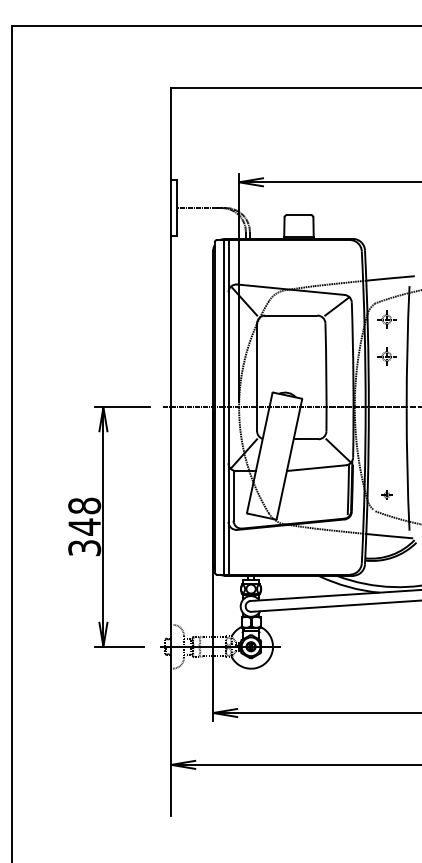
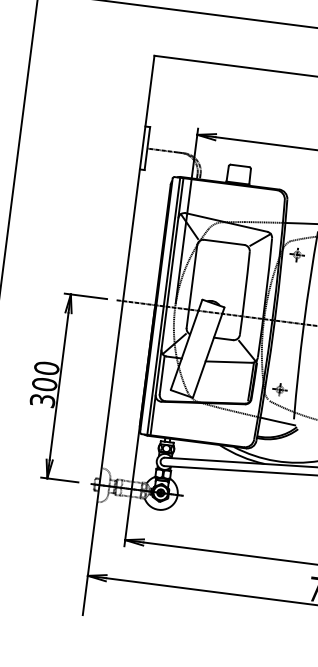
part: (386, 356) -> (293, 283), removed
part: (386, 495) -> (279, 390), size x1.67
text: (84, 516) -> (45, 376), 348 -> 300

